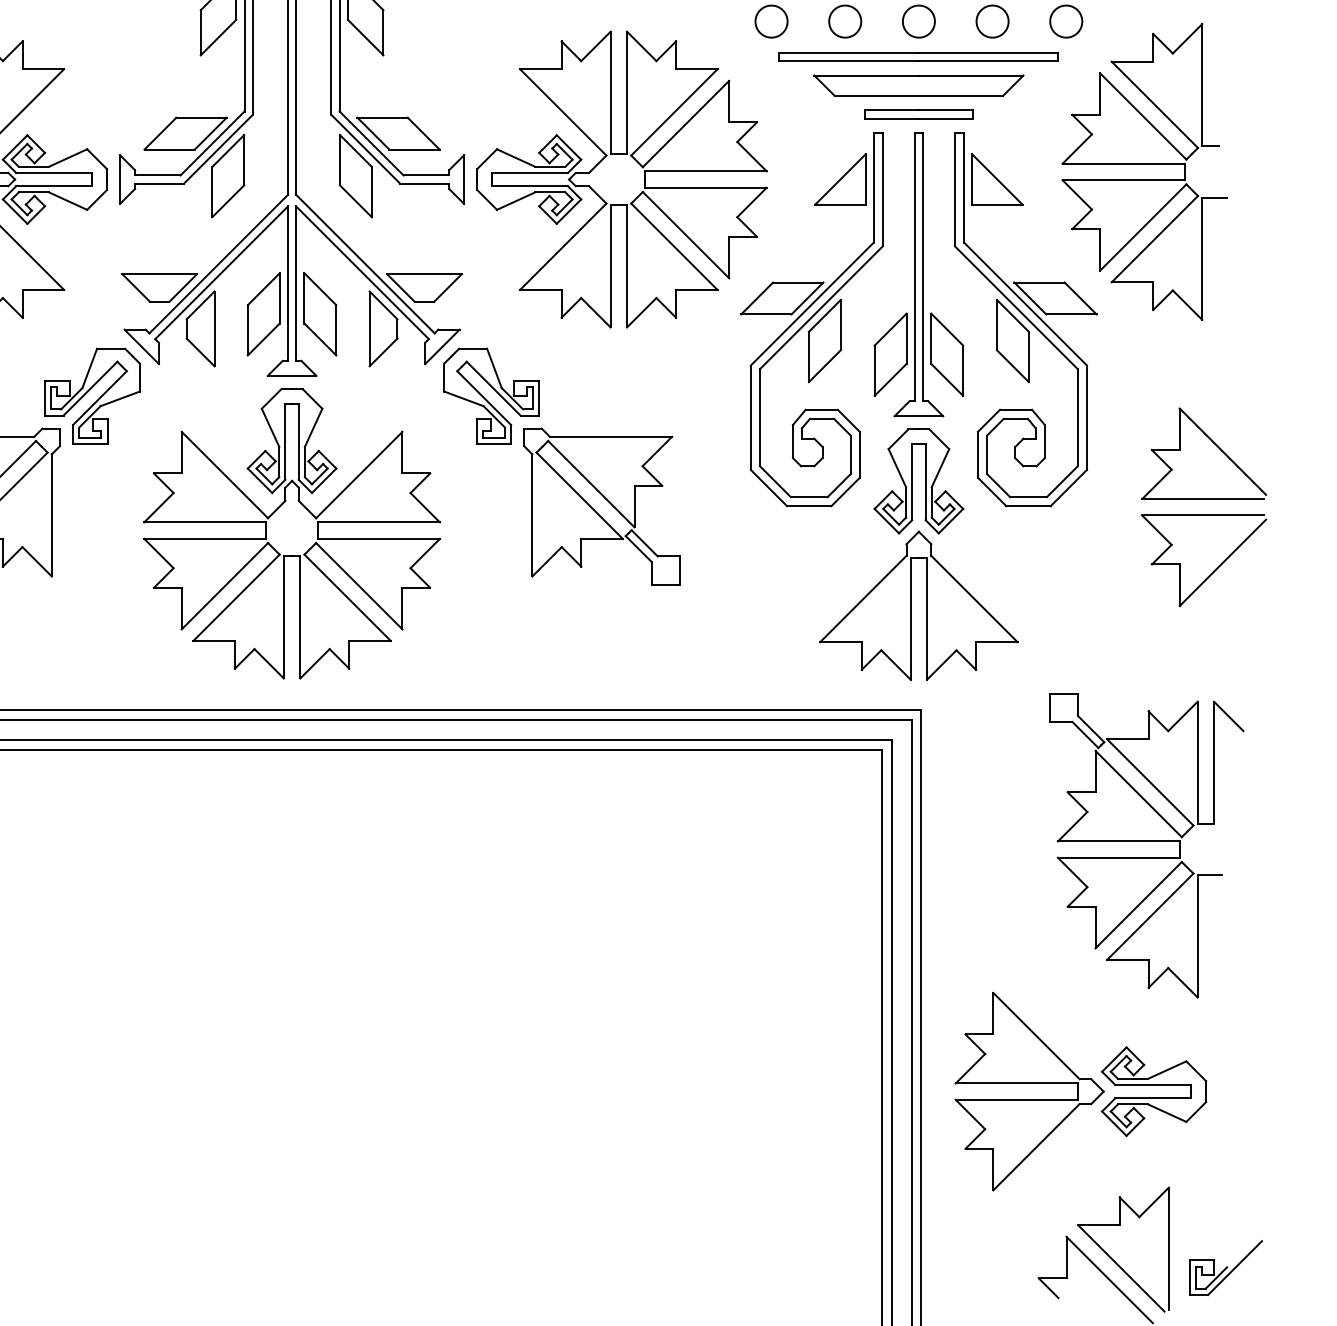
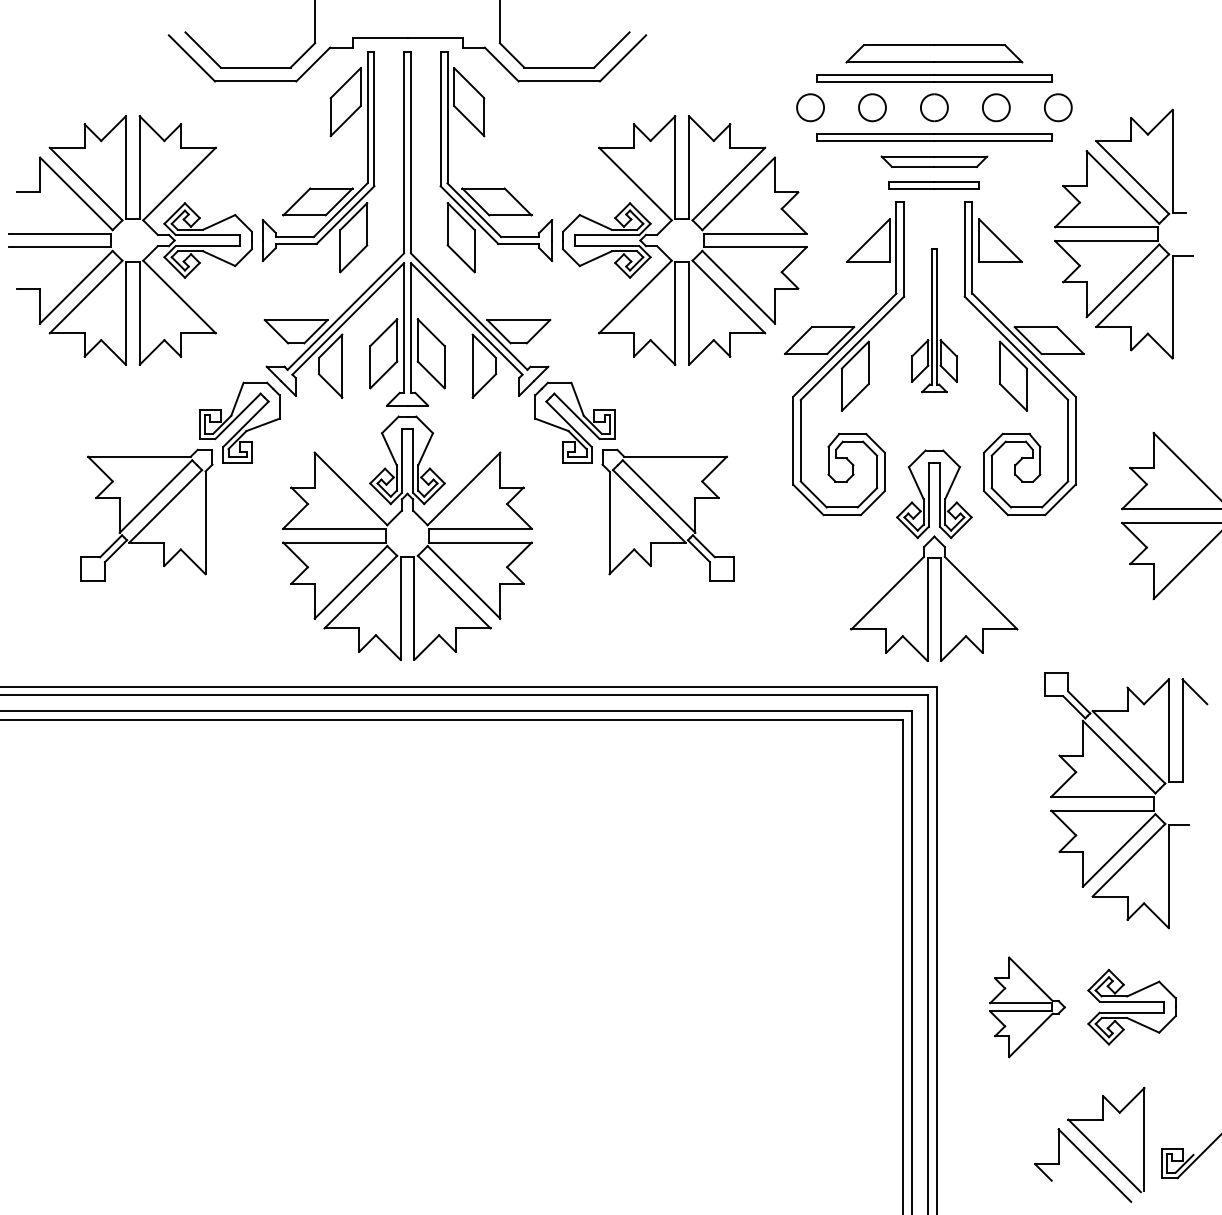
part: (918, 85) -> (934, 161), size x0.6
part: (918, 274) -> (934, 320), size x0.6
part: (1029, 1091) -> (1027, 1007), size x0.6

